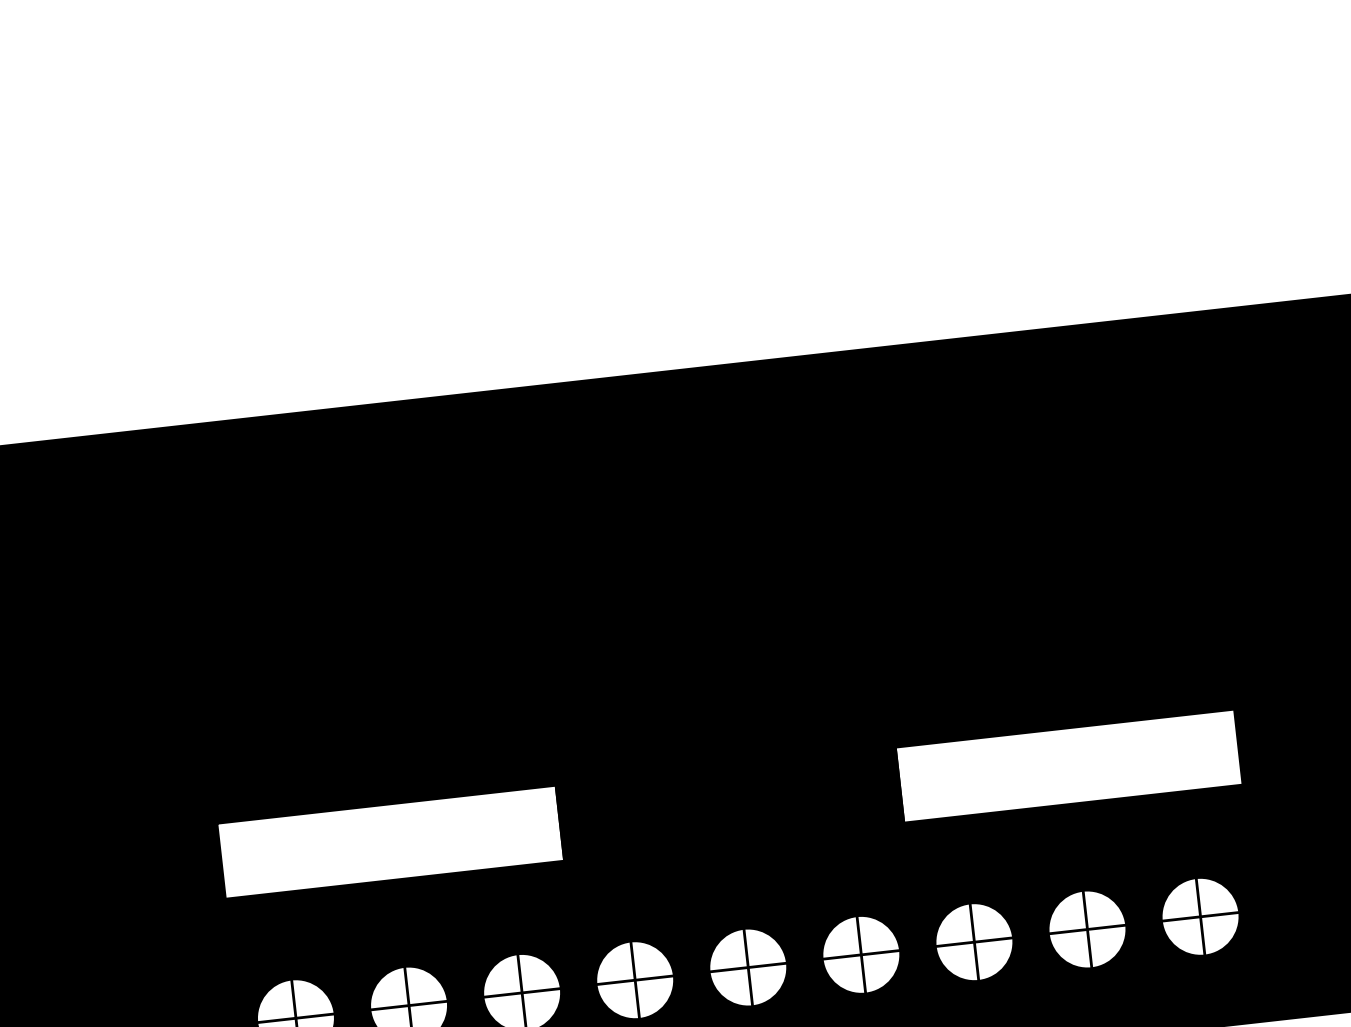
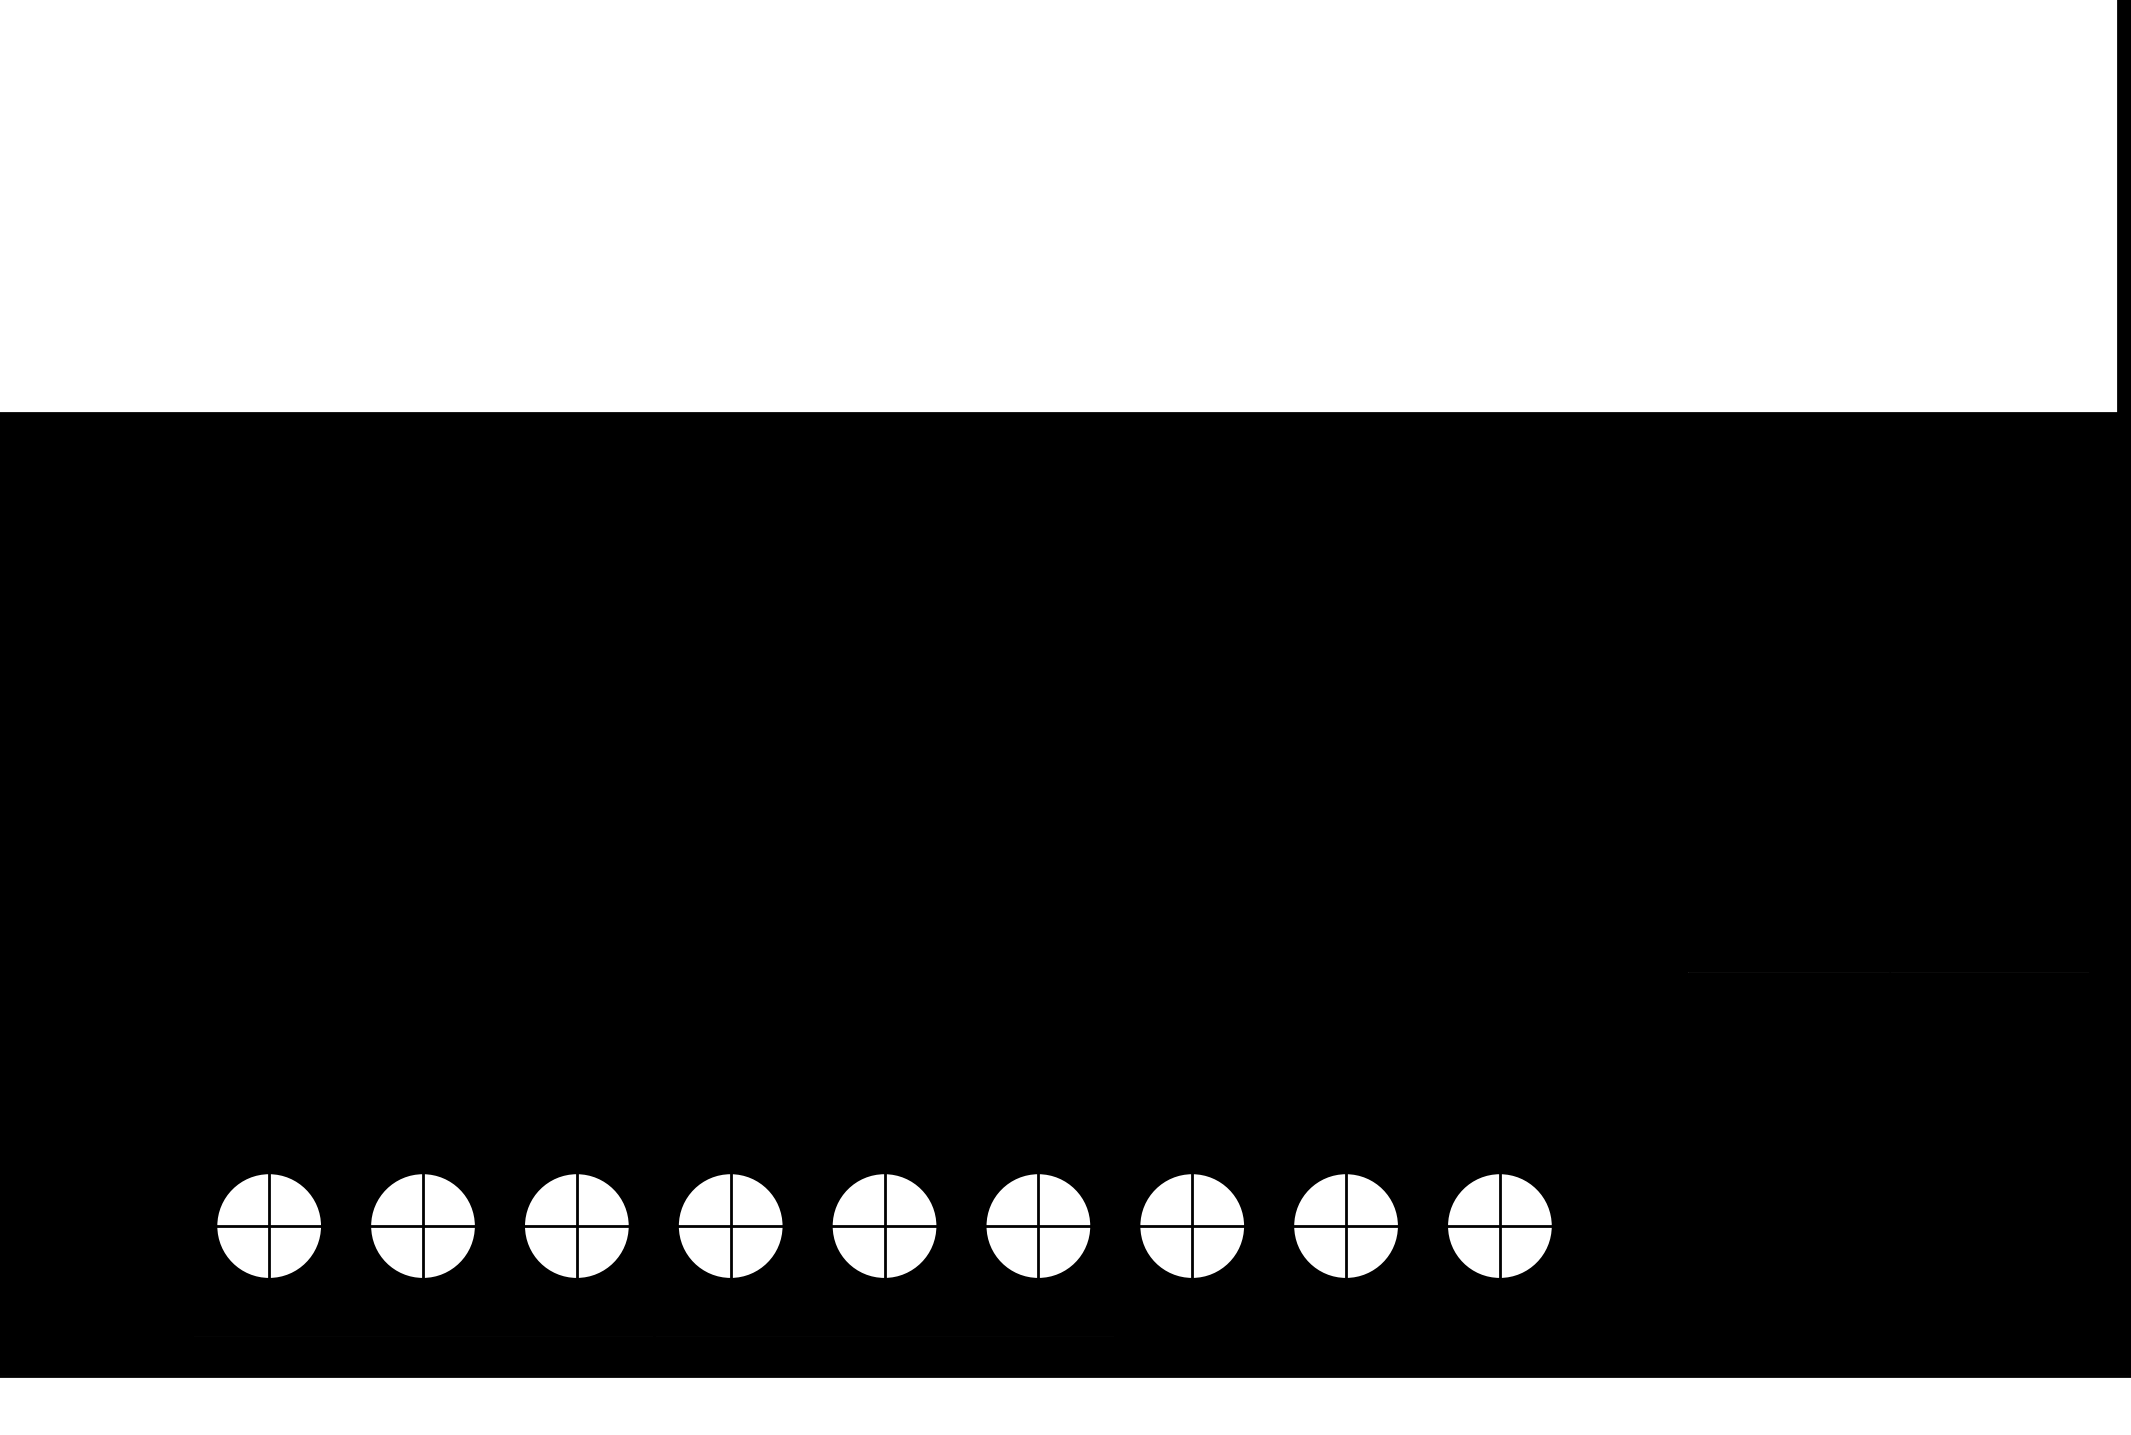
fill: (1068, 765) -> (1345, 1003), added
fill: (390, 842) -> (422, 1003), added

